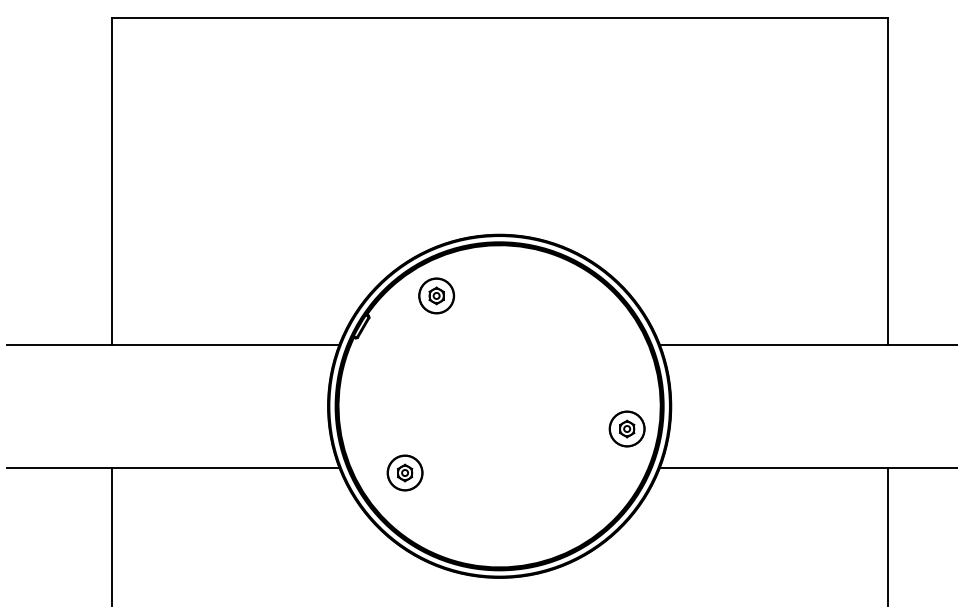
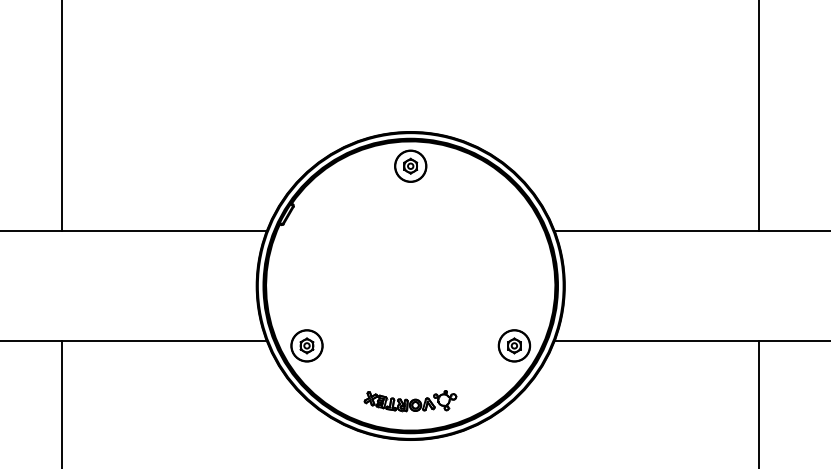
part: (436, 295) -> (410, 165), moved
part: (626, 428) -> (513, 345), moved
part: (404, 472) -> (306, 345), moved
part: (499, 534) -> (410, 401), added

